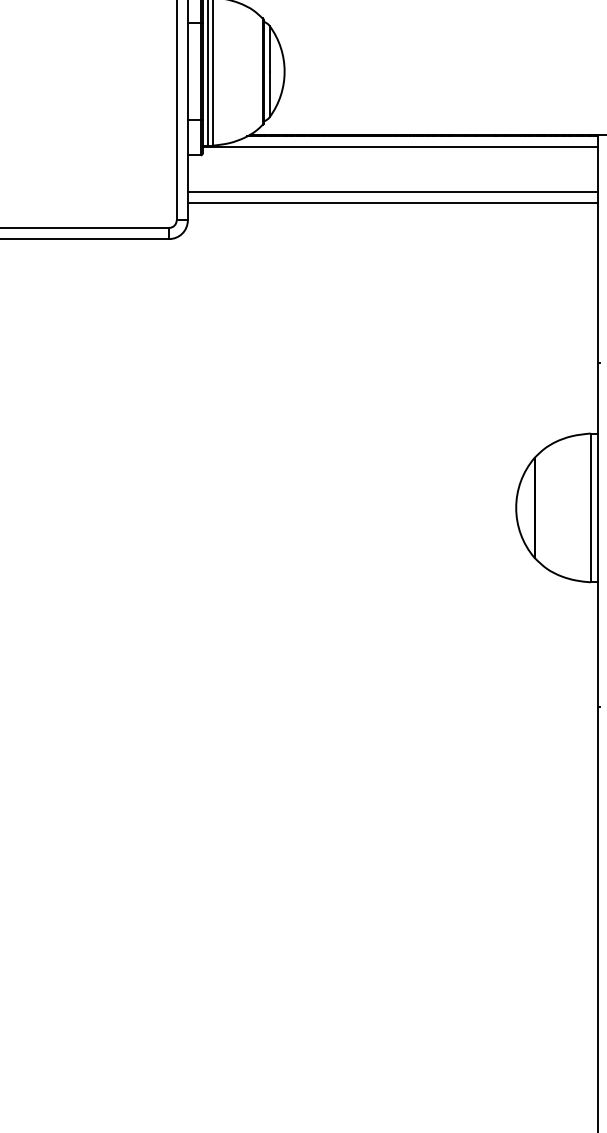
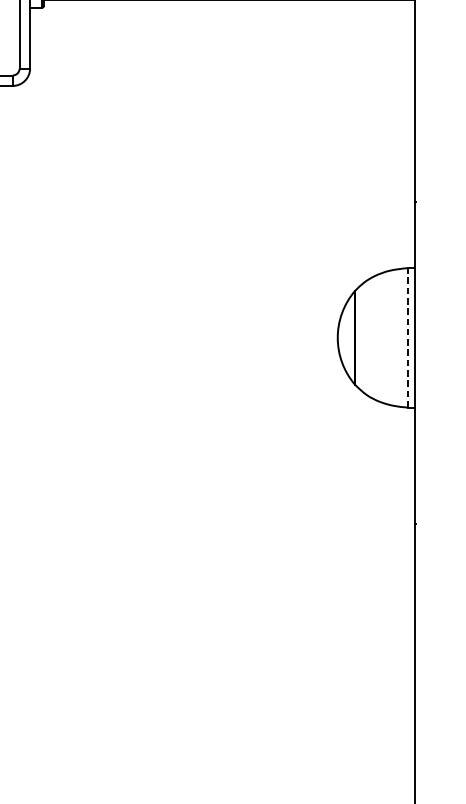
line: (392, 191) -> (221, 41), removed
line: (392, 202) -> (221, 51), removed
line: (590, 507) -> (407, 337), solid -> dashed

